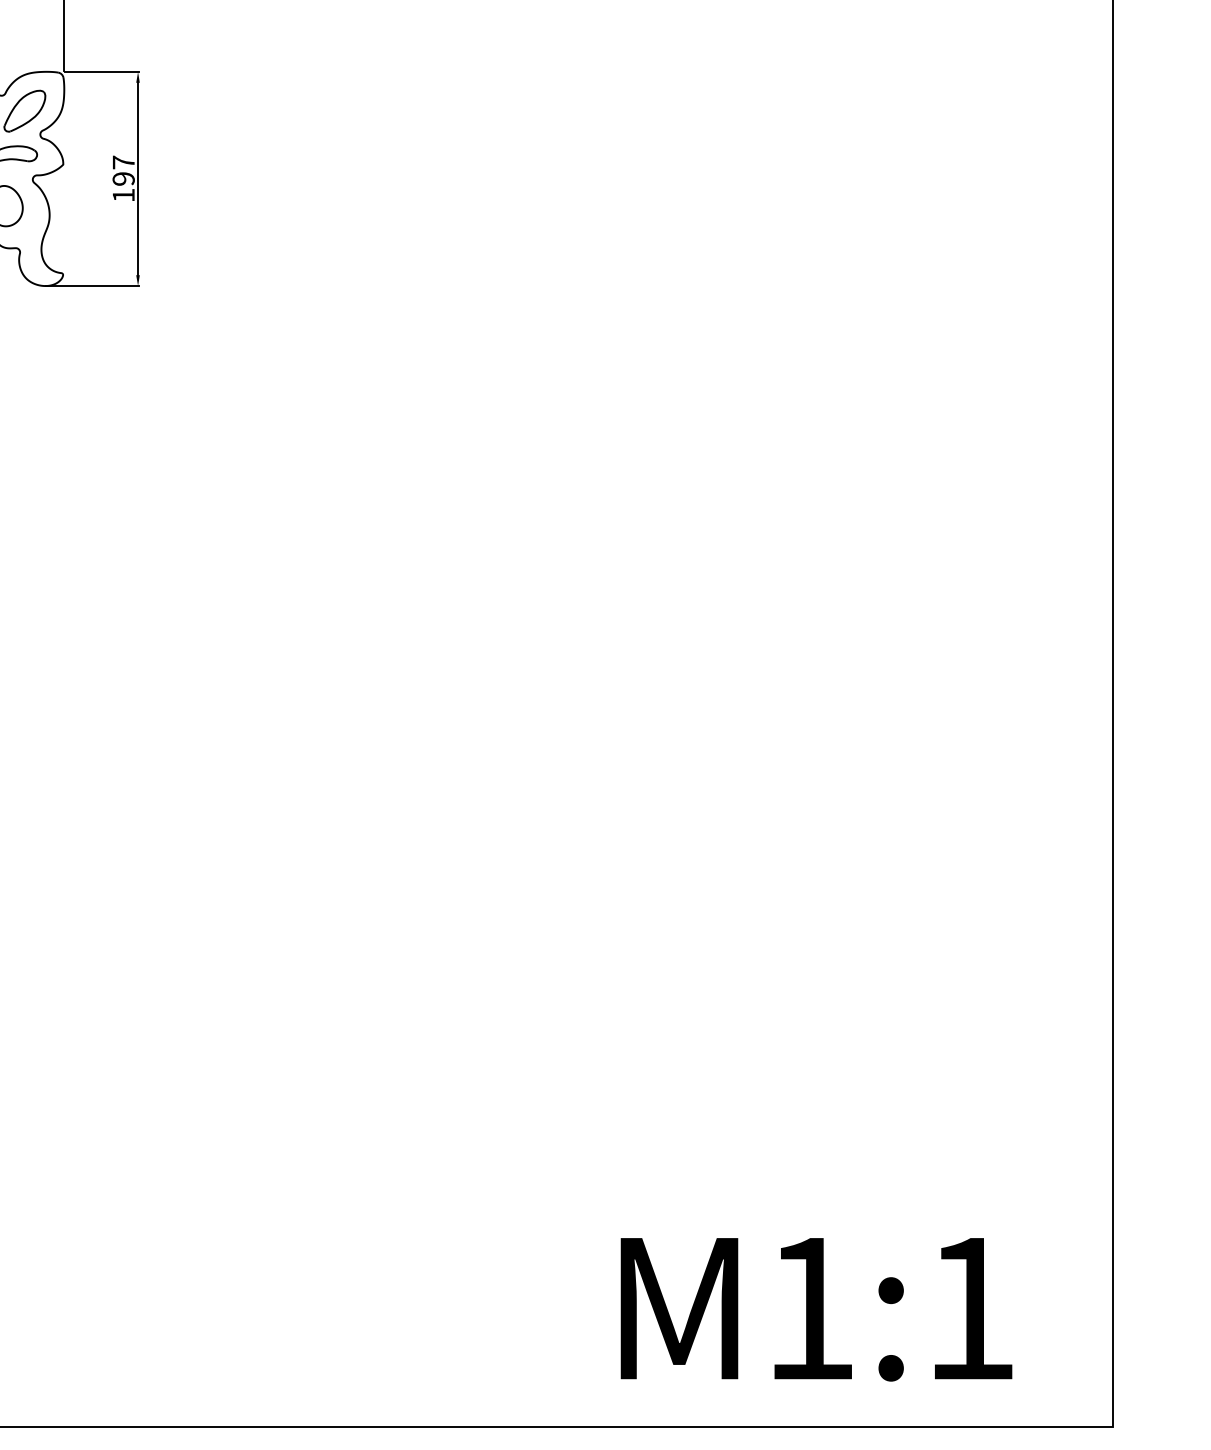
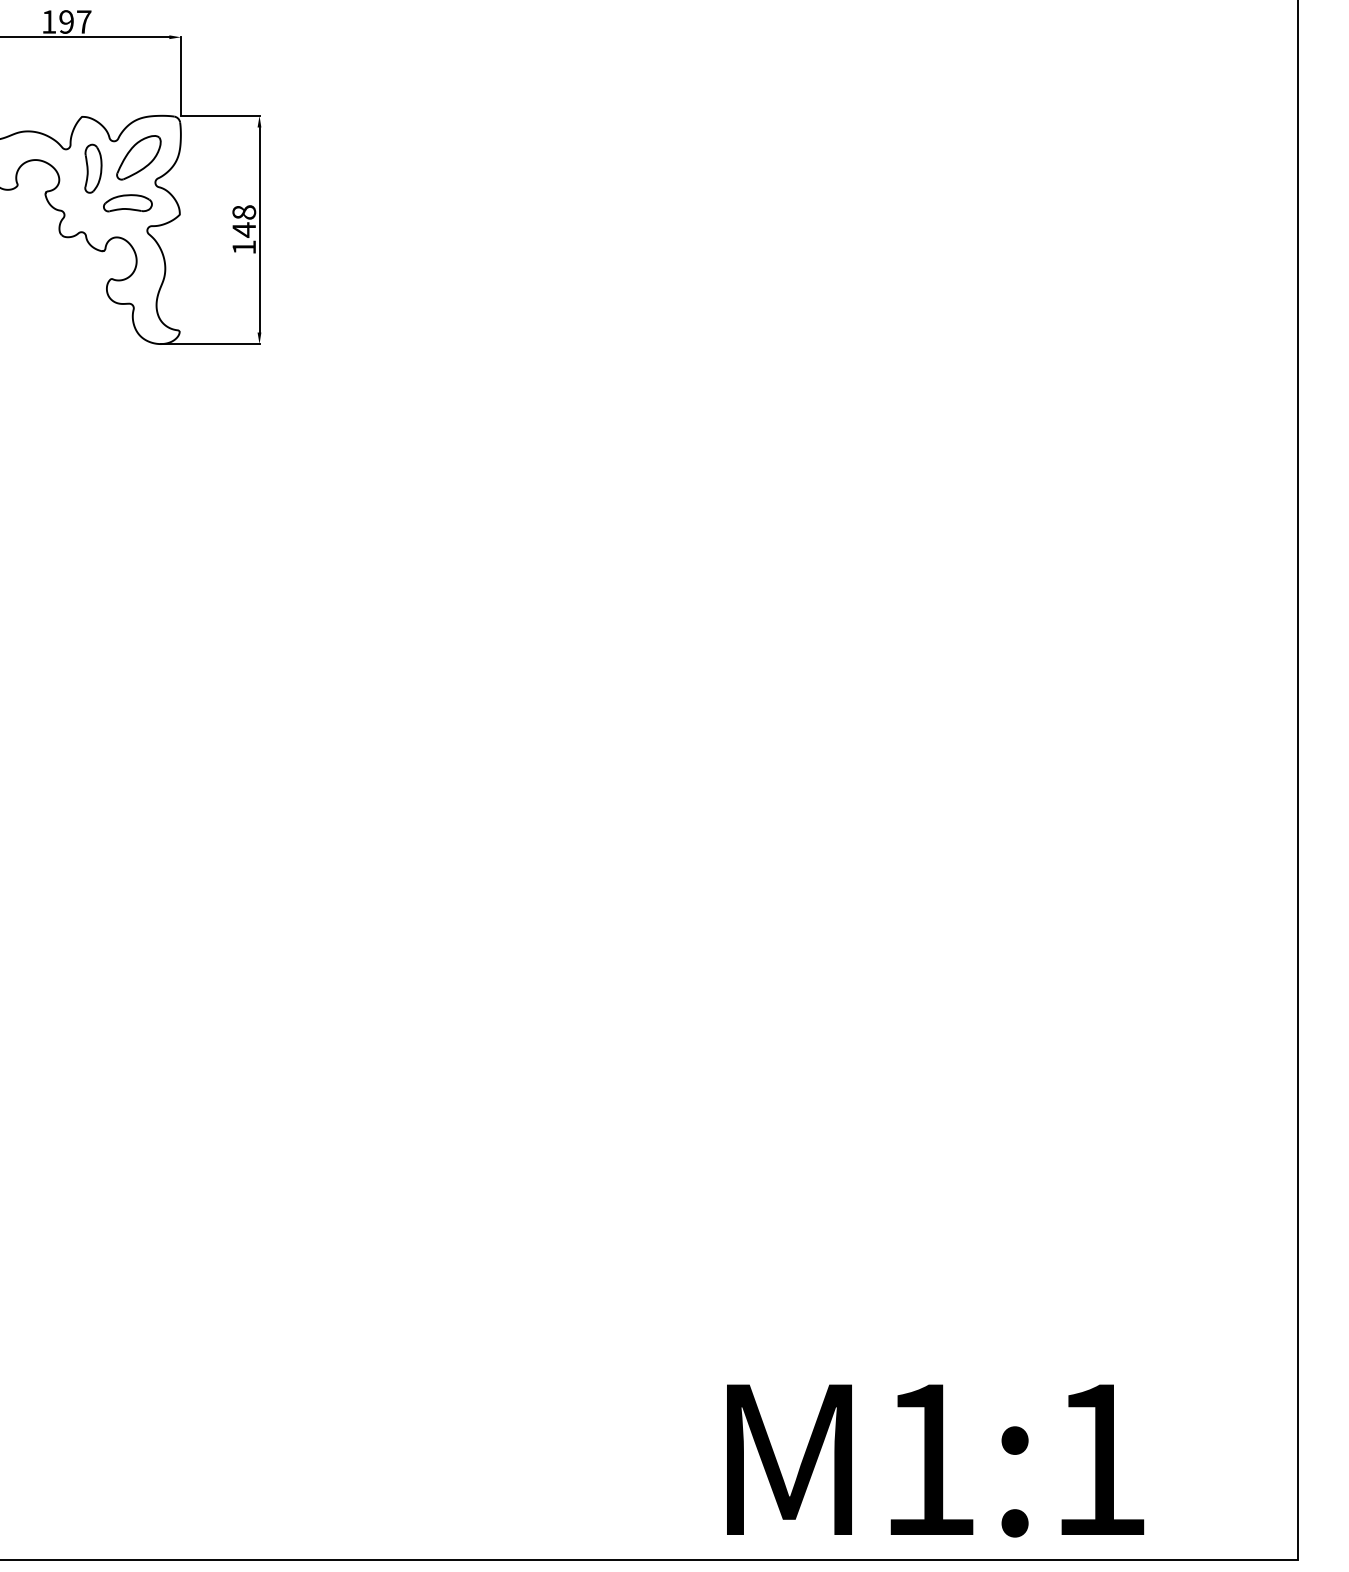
text: (123, 171) -> (244, 221), 197 -> 148
text: (816, 1309) -> (935, 1460), moved

